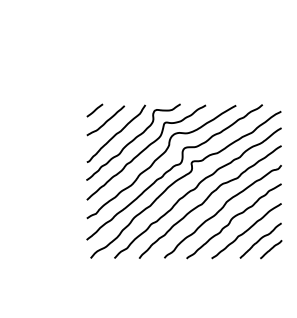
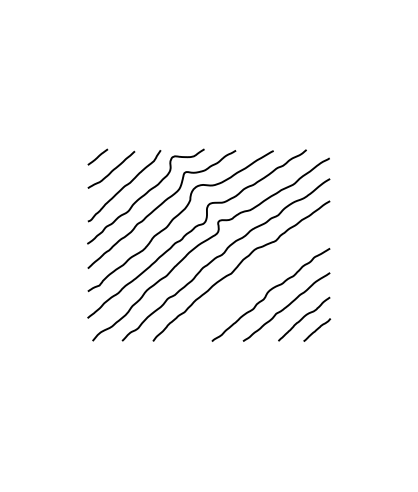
curve: (221, 209) -> (255, 280), removed

